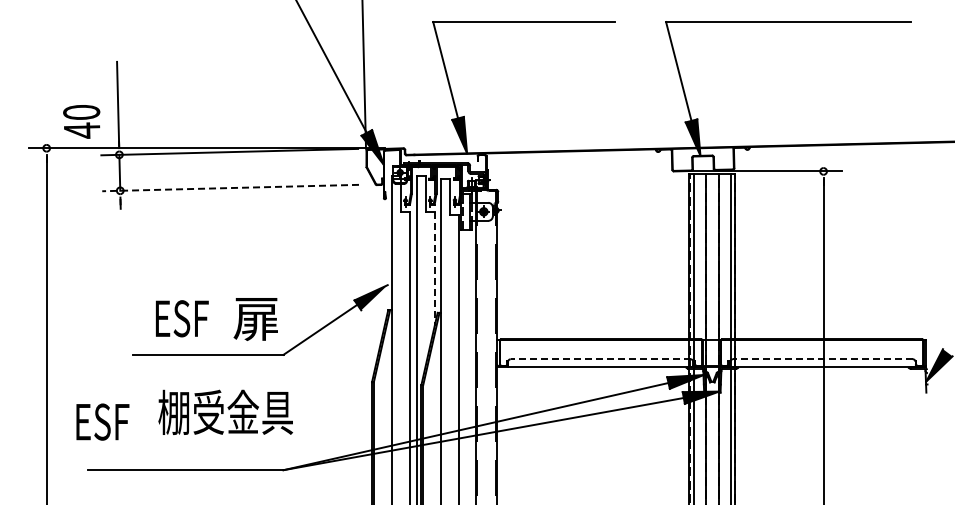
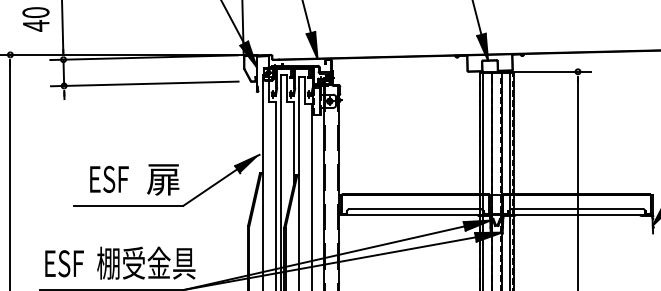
text: (81, 121) -> (35, 19), moved
line: (230, 188) -> (144, 84), dashed -> solid
line: (434, 269) -> (293, 143), dashed -> solid
line: (600, 359) -> (415, 209), dashed -> solid
line: (822, 359) -> (577, 209), dashed -> solid
text: (225, 411) -> (146, 262), moved
text: (102, 421) -> (64, 263), moved

